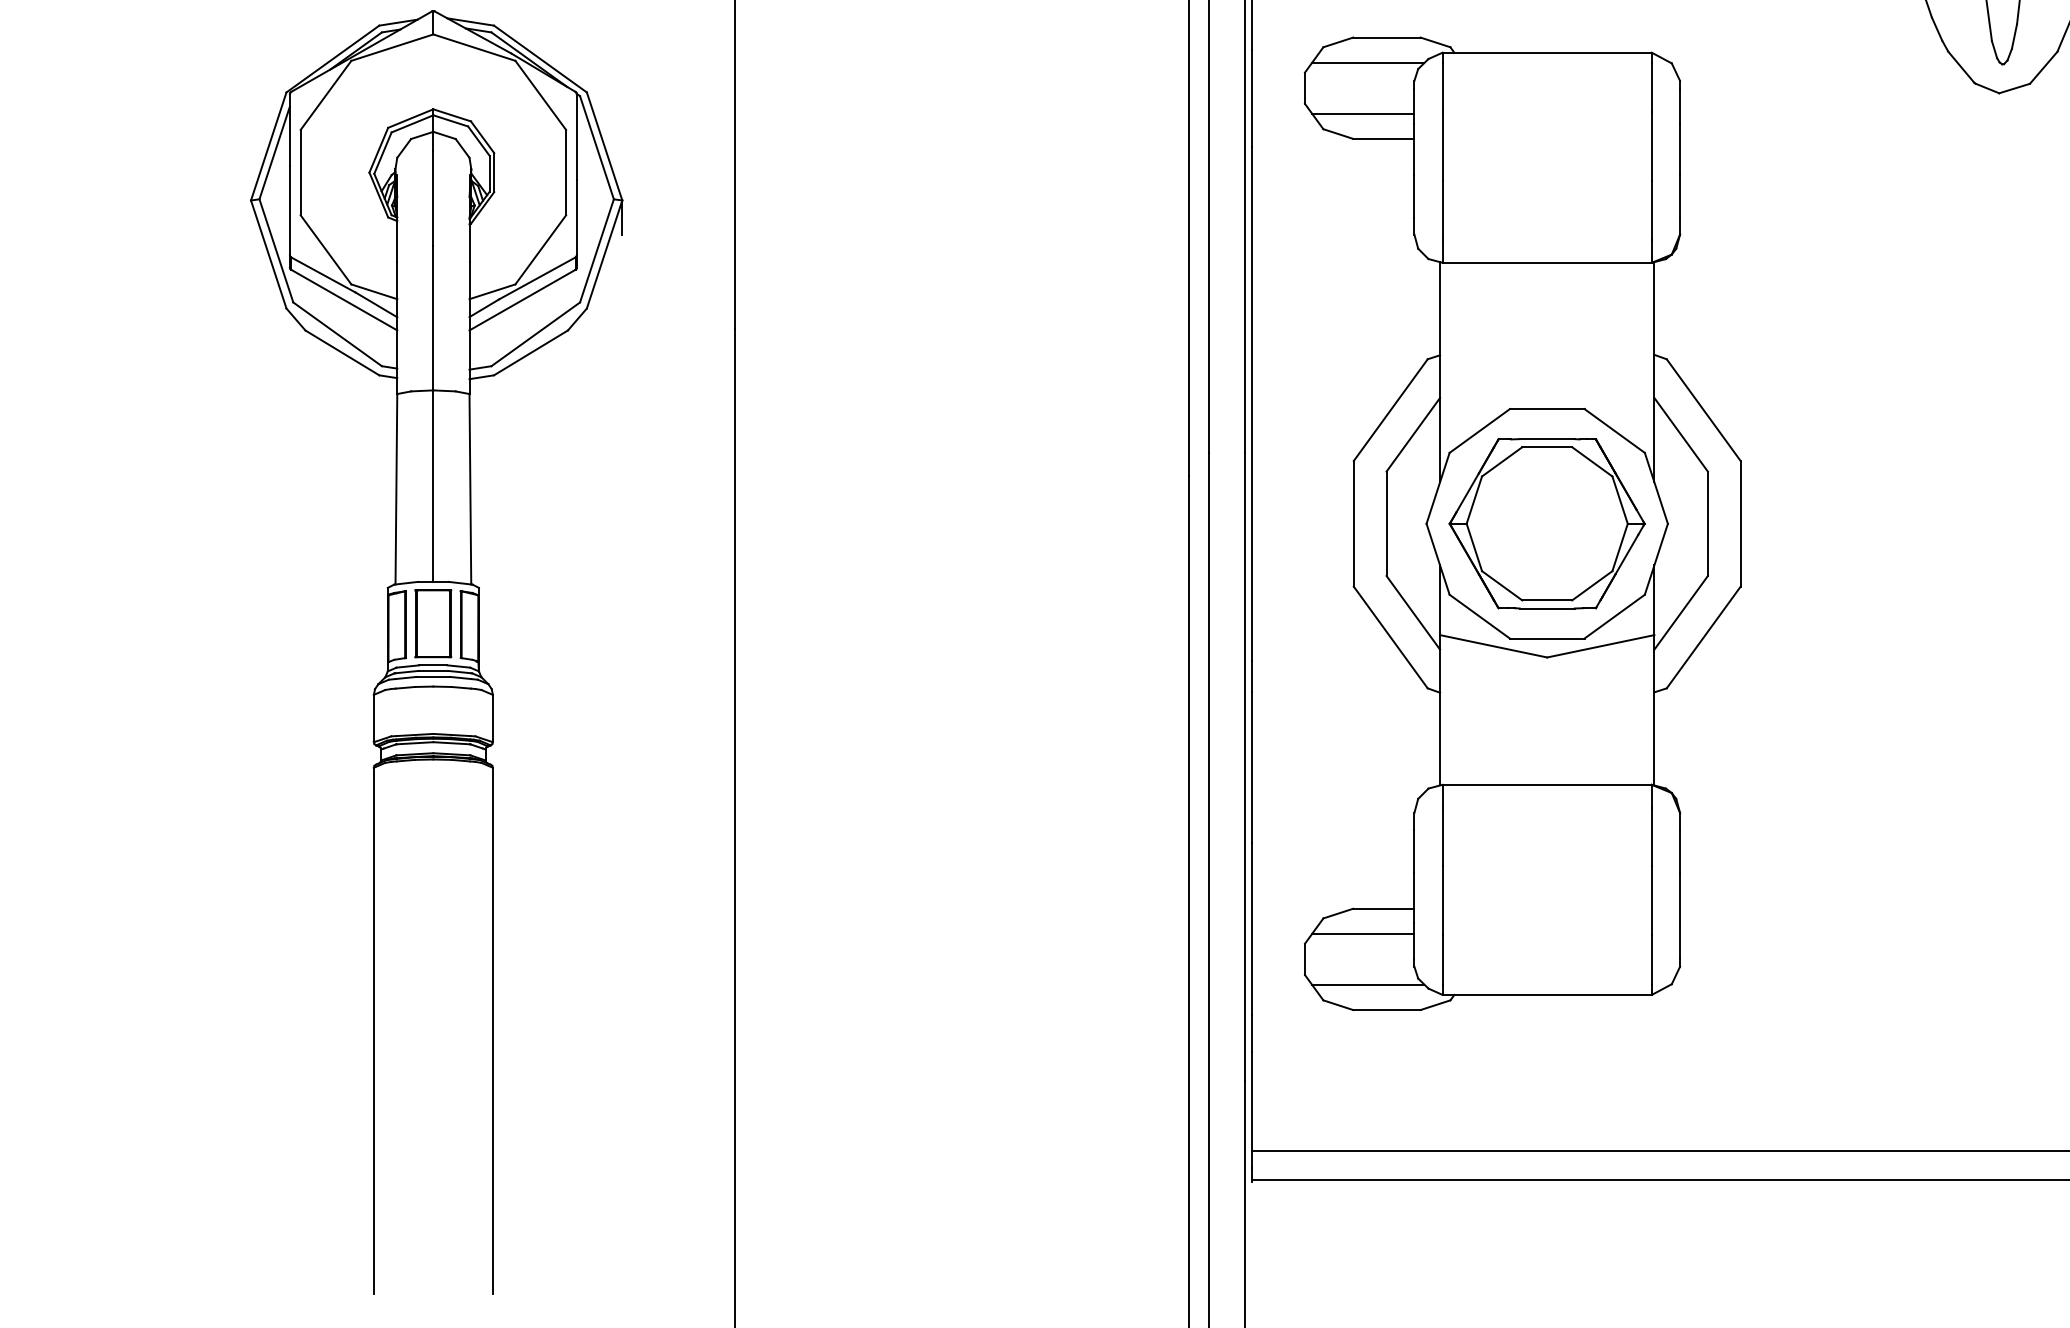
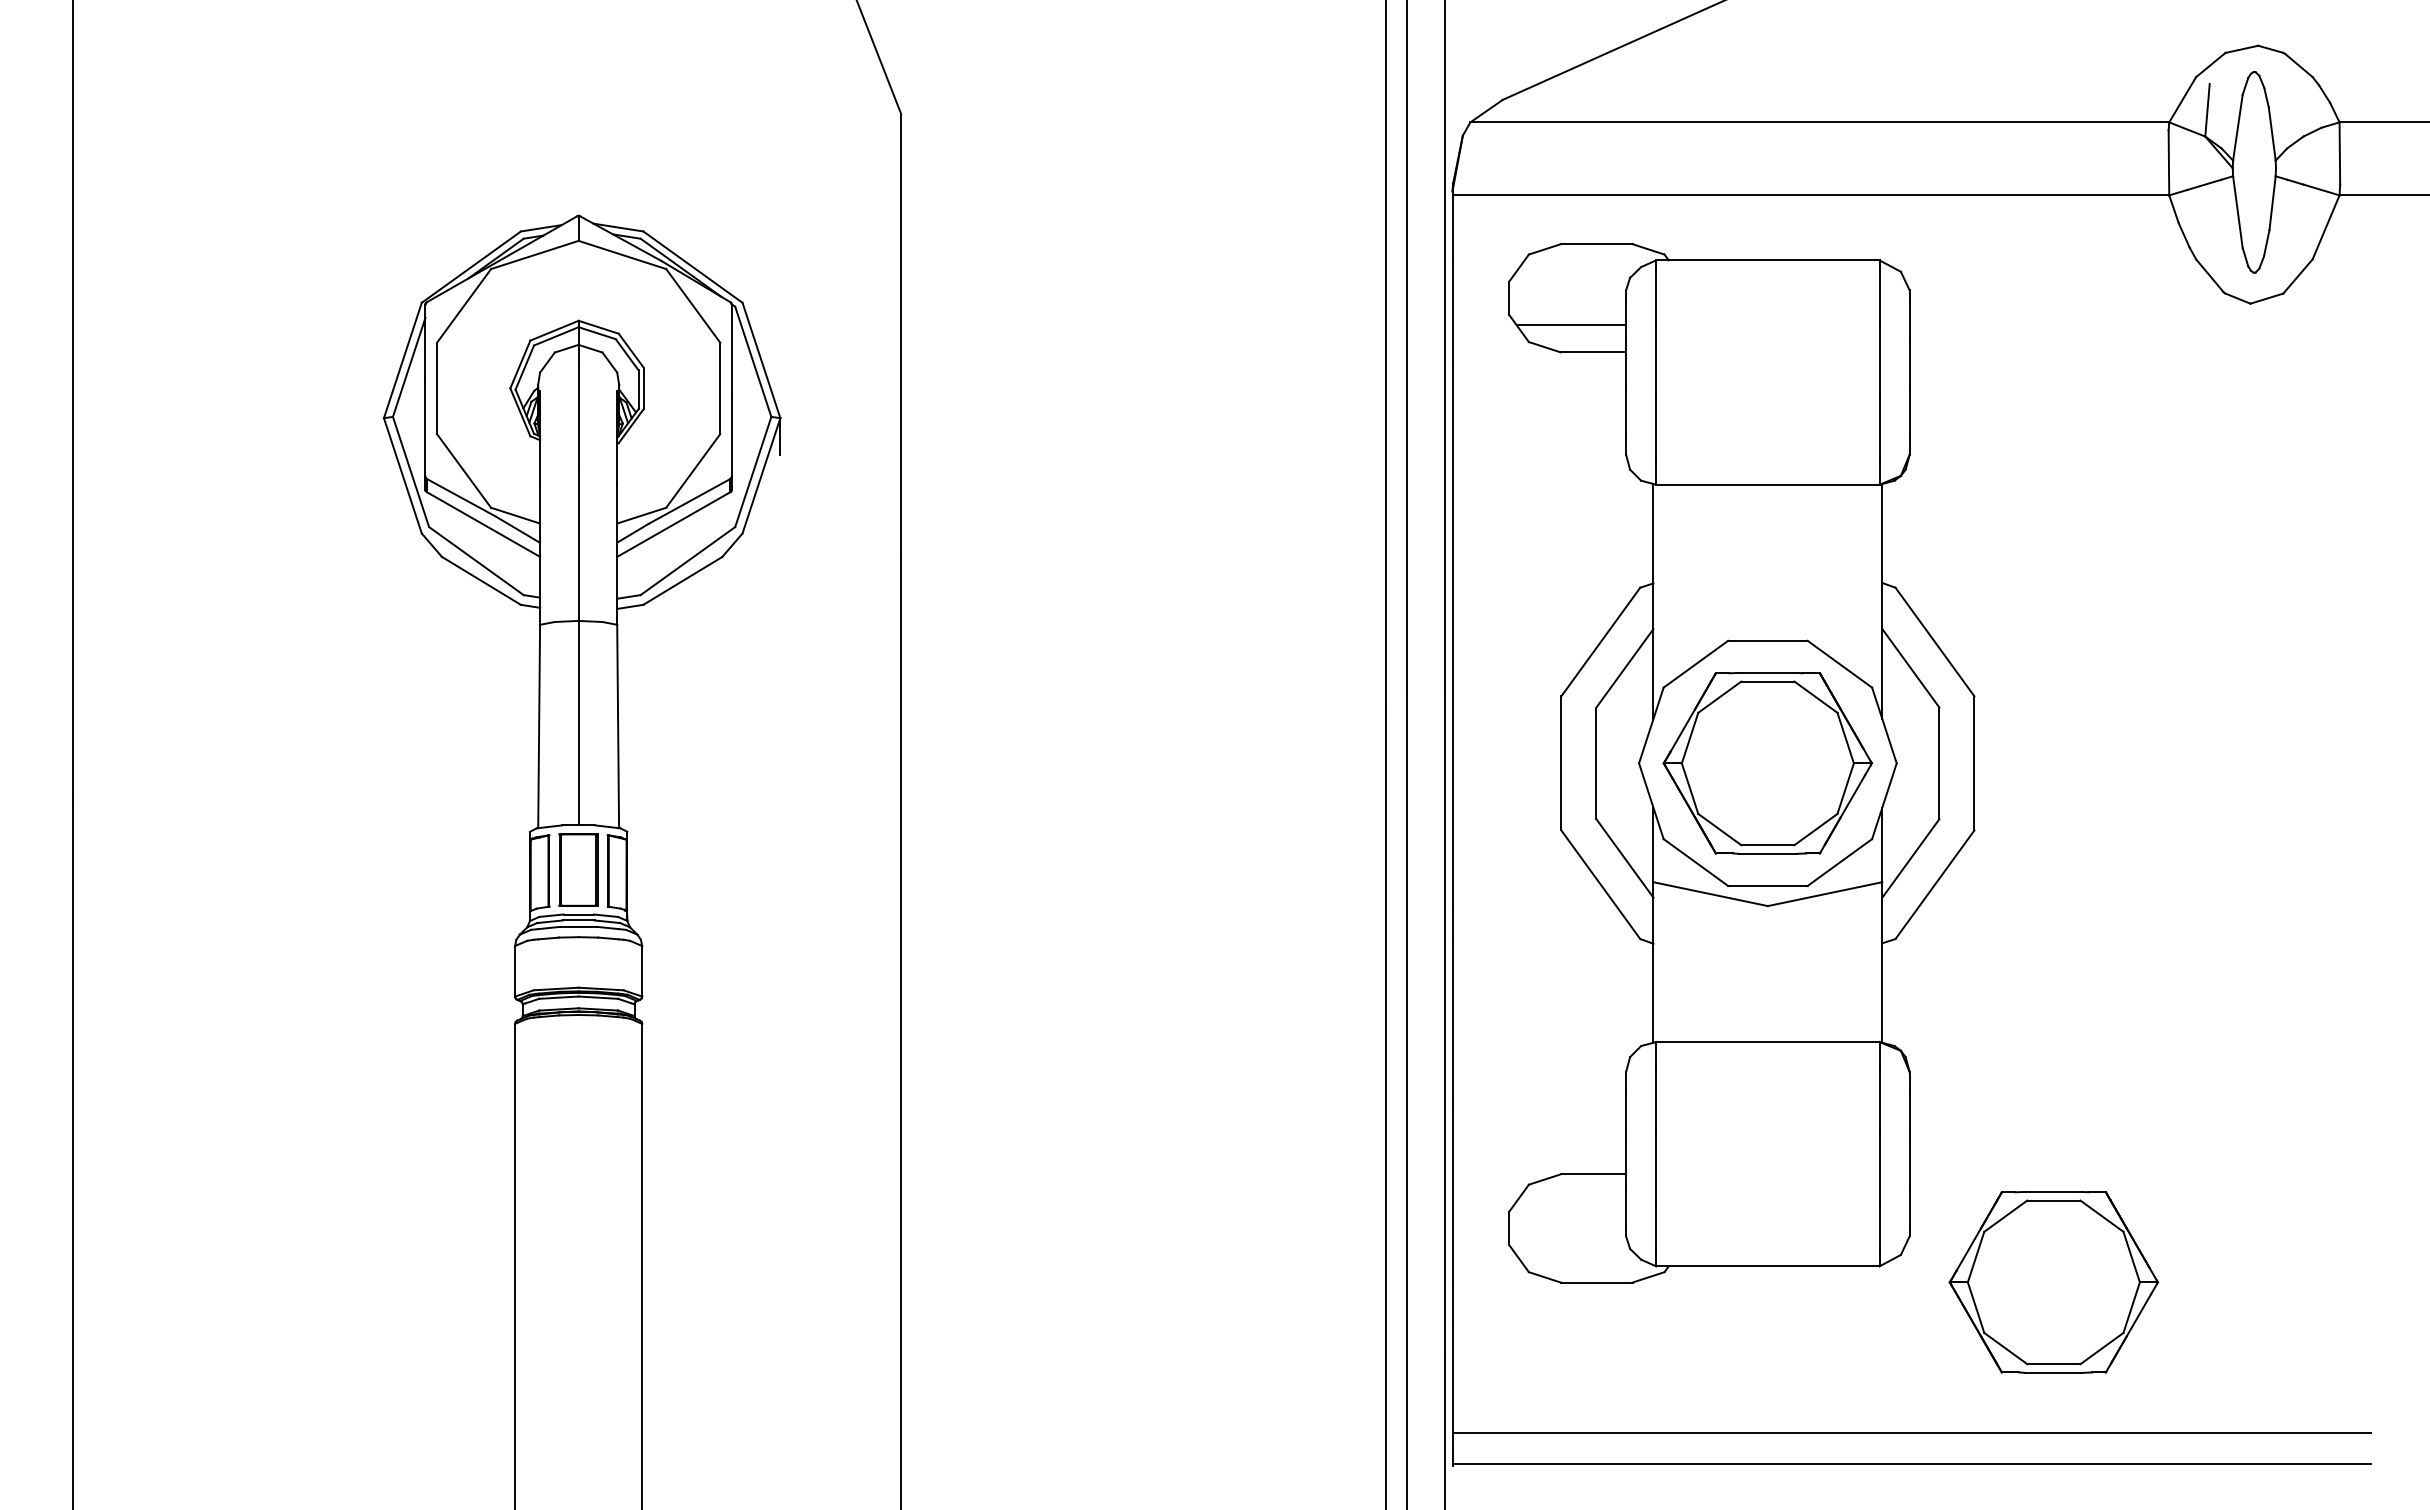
line: (1367, 63) -> (1576, 271), removed
line: (1363, 934) -> (1571, 1201), removed
line: (1367, 984) -> (1576, 1255), removed
part: (1814, 1010) -> (2053, 1282), added

